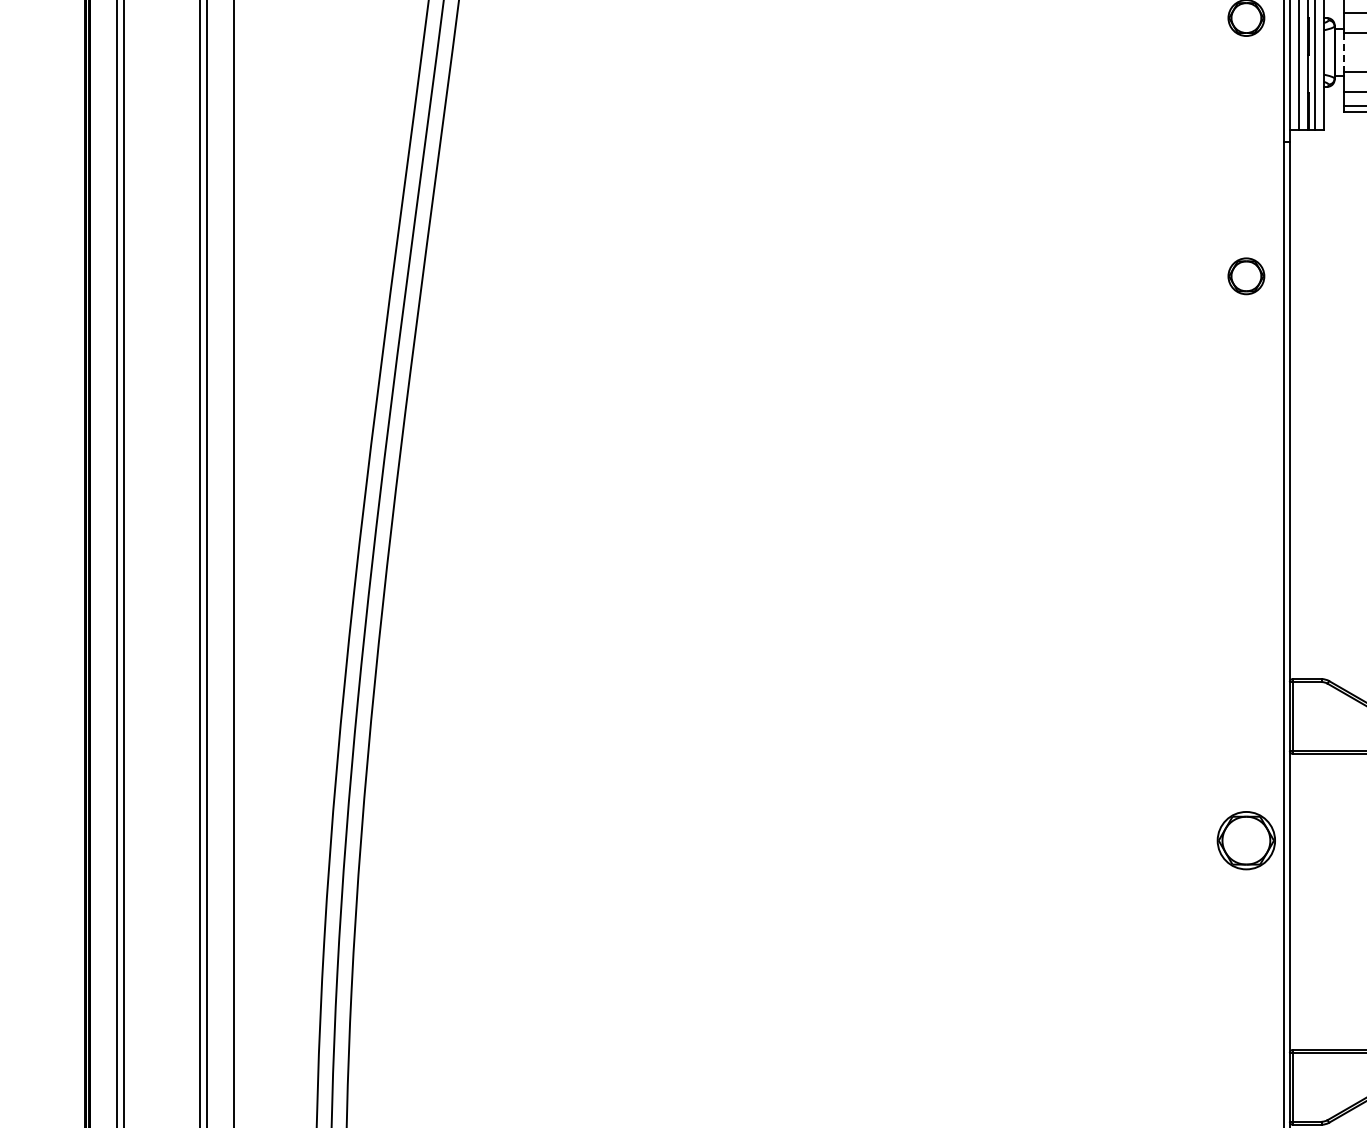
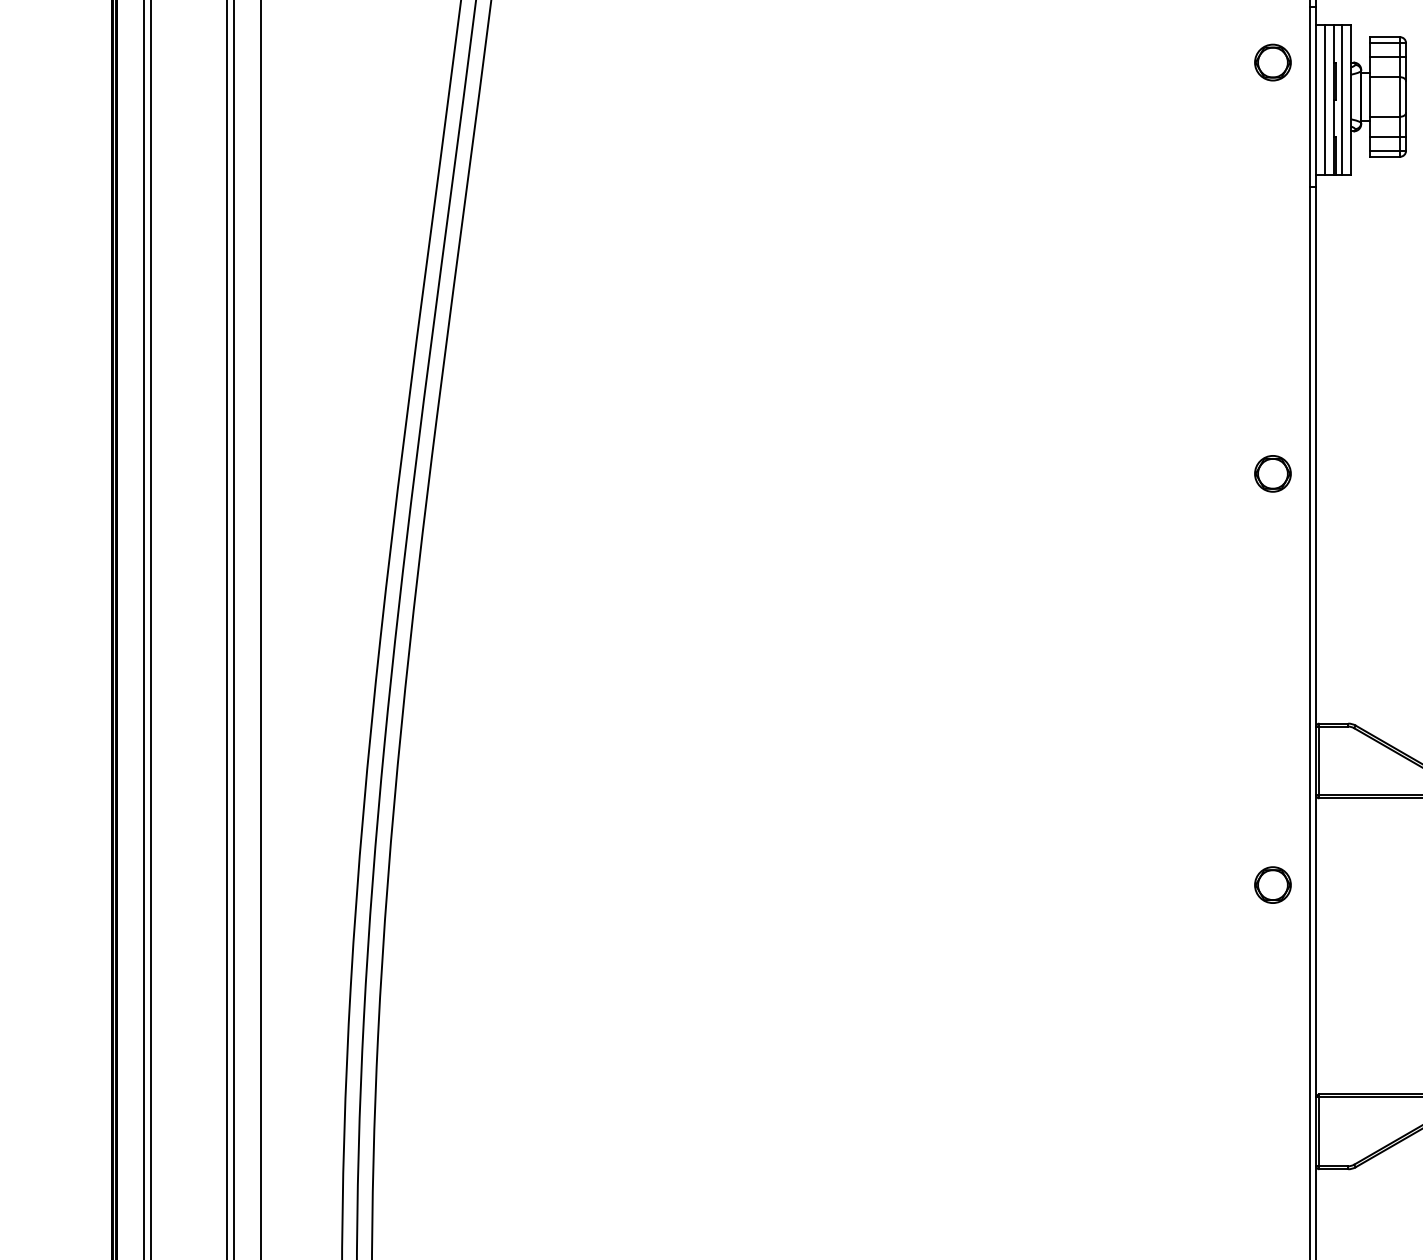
line: (1343, 52) -> (1370, 97), dashed -> solid
part: (1245, 275) -> (1272, 473), moved
part: (1245, 839) -> (1272, 884), size x0.62

